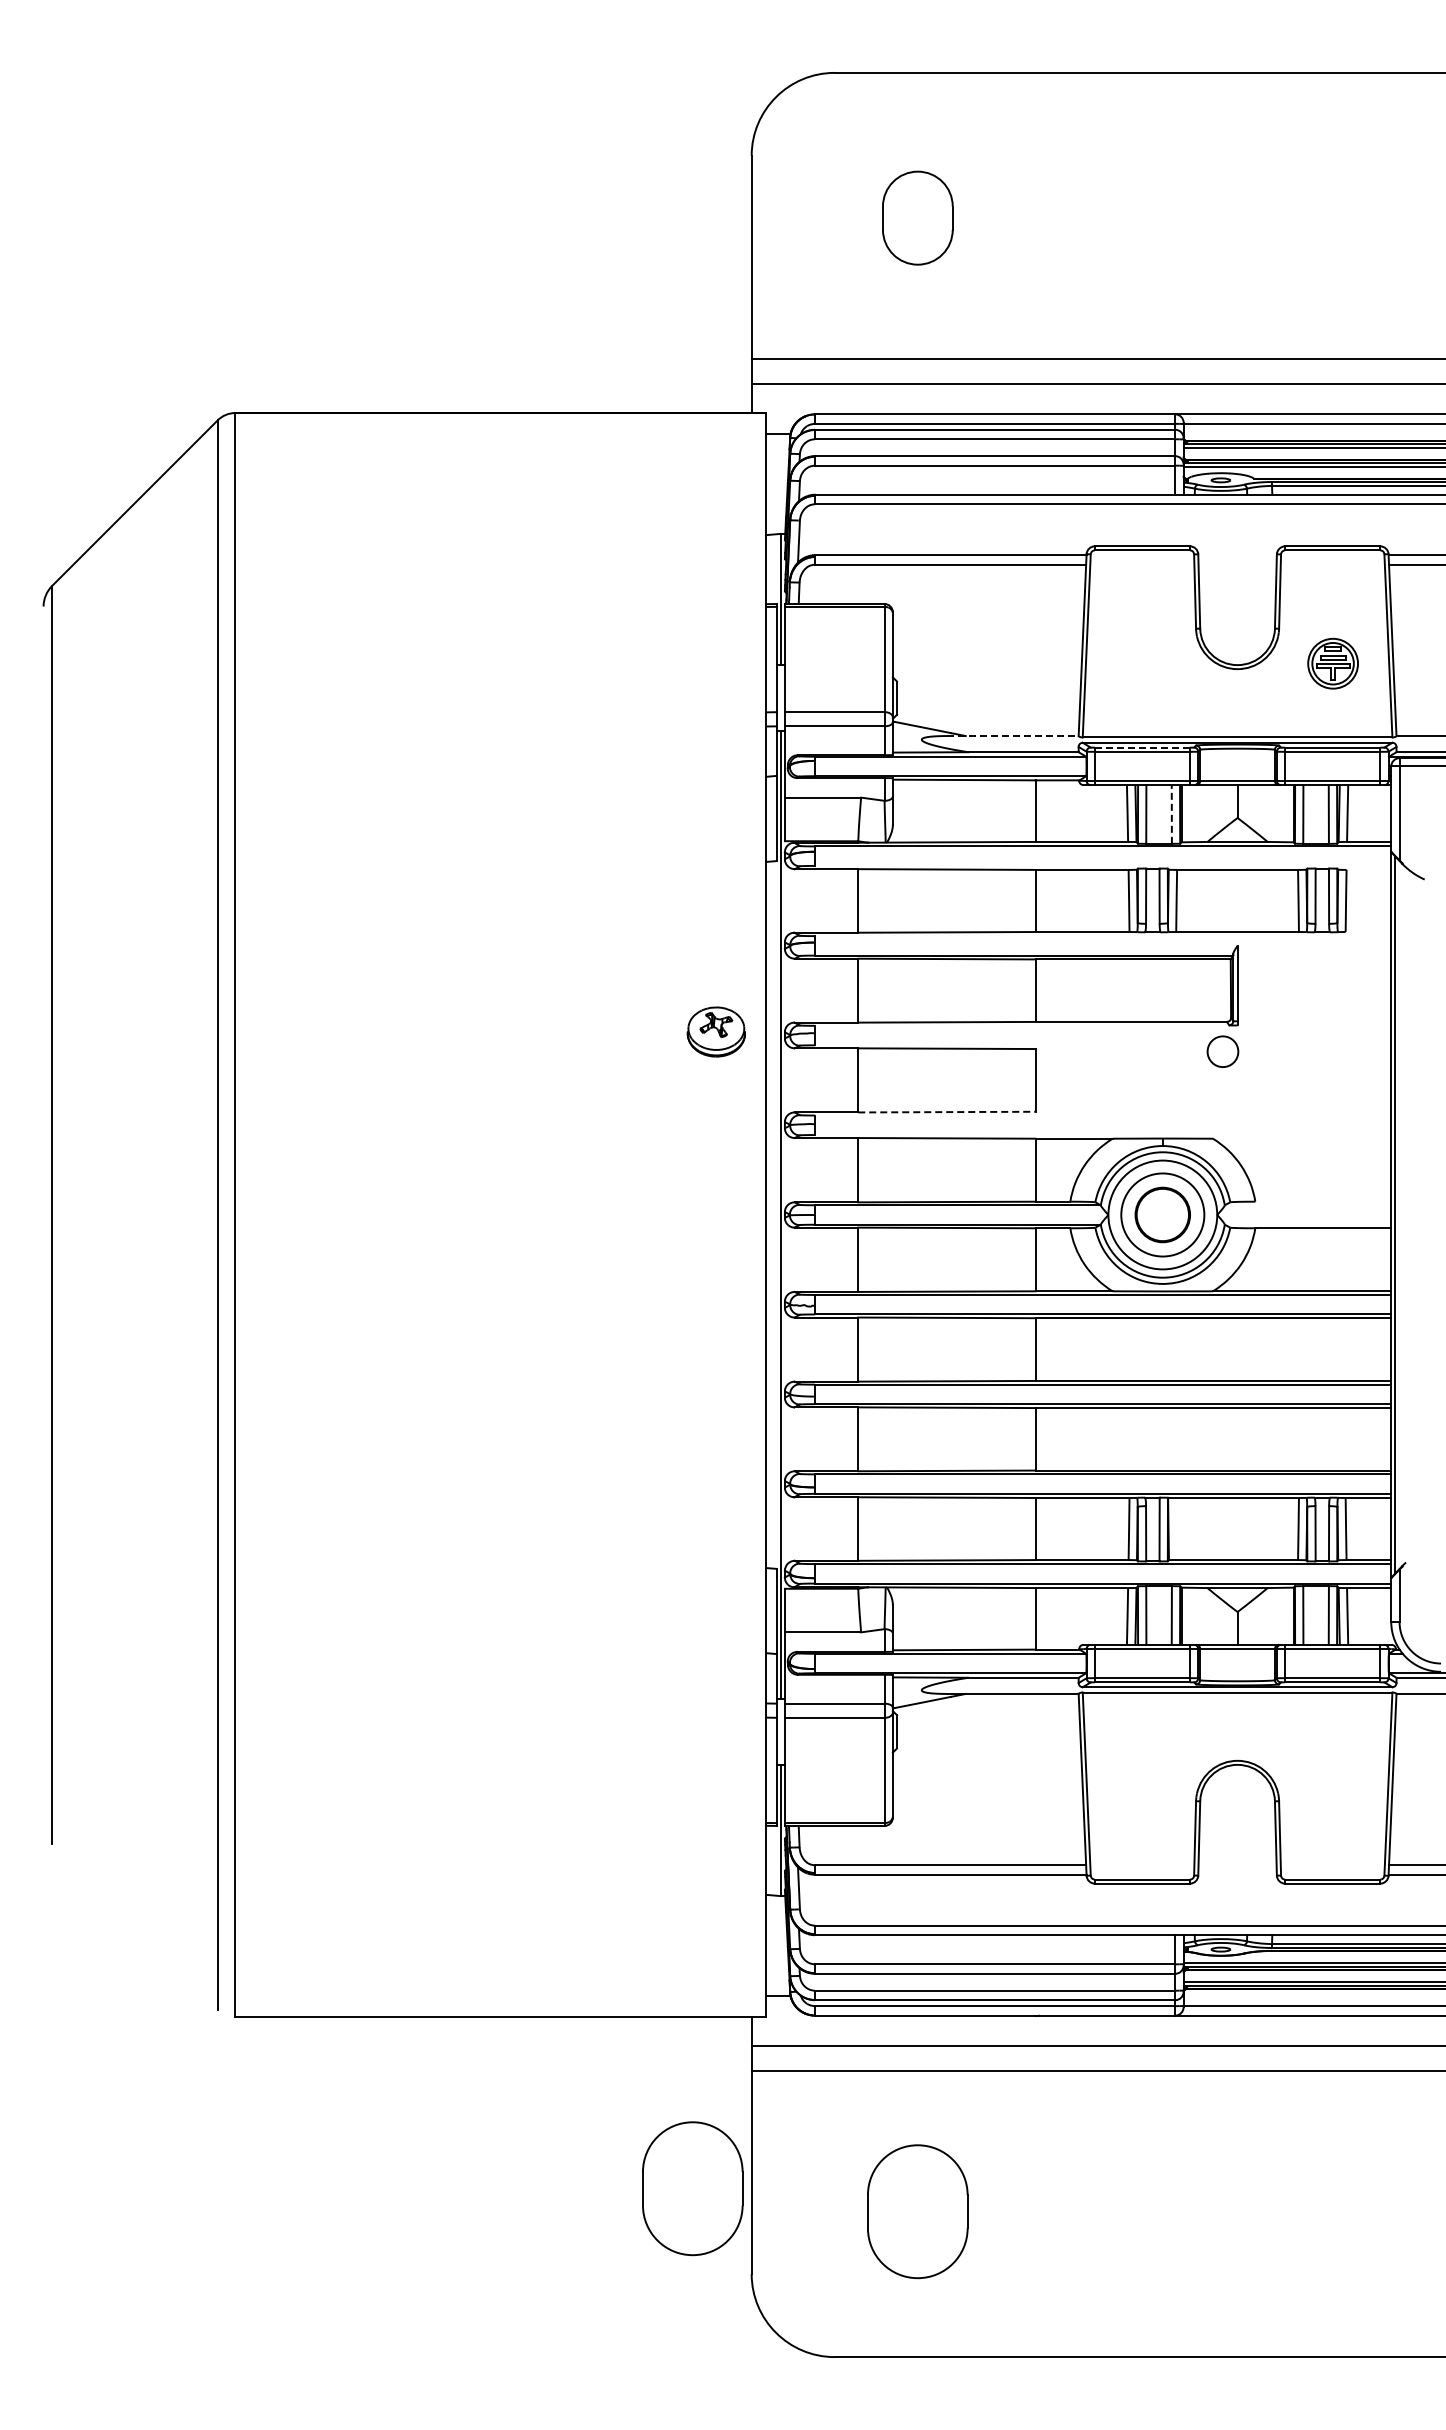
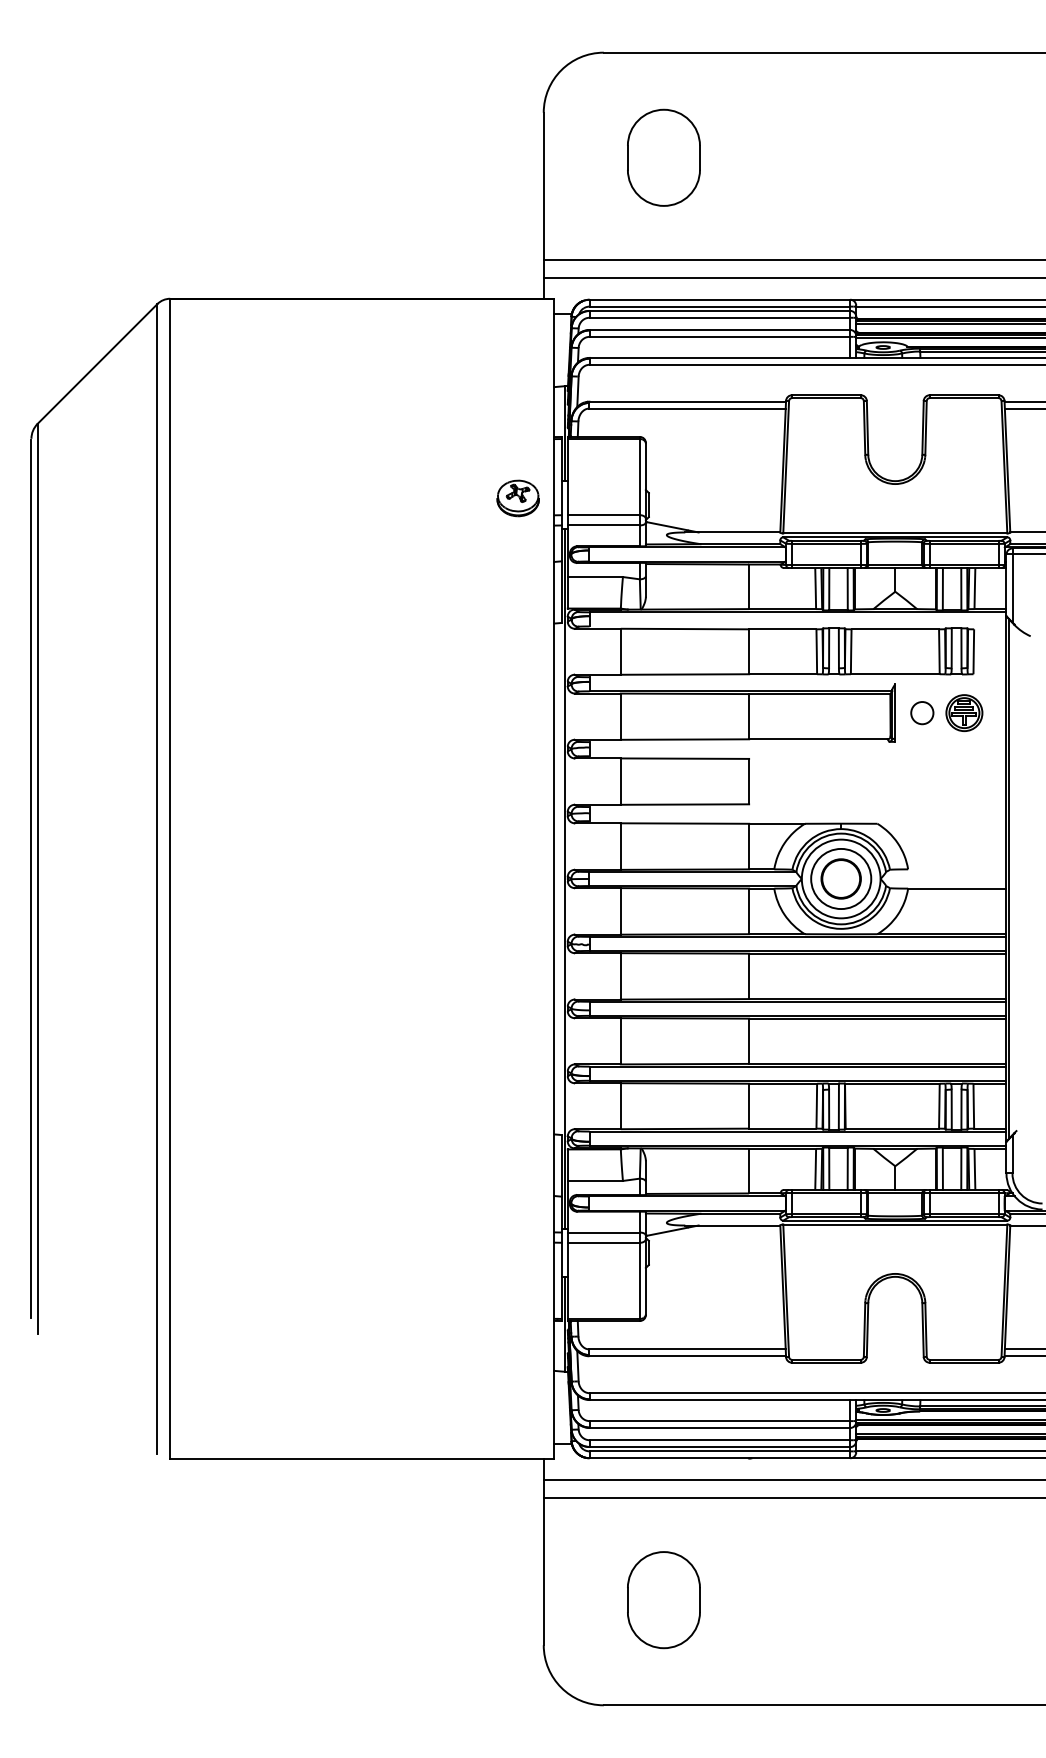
part: (917, 217) -> (663, 157), size x1.43
part: (1332, 663) -> (963, 712), moved
line: (1013, 736) -> (733, 532), dashed -> solid
line: (1142, 747) -> (826, 540), dashed -> solid
line: (1171, 814) -> (847, 589), dashed -> solid
part: (715, 1031) -> (517, 498), moved
circle: (1222, 1051) -> (922, 712), moved
line: (946, 1112) -> (684, 804), dashed -> solid
line: (43, 1214) -> (31, 878), added
part: (692, 2188) -> (500, 1583), removed

